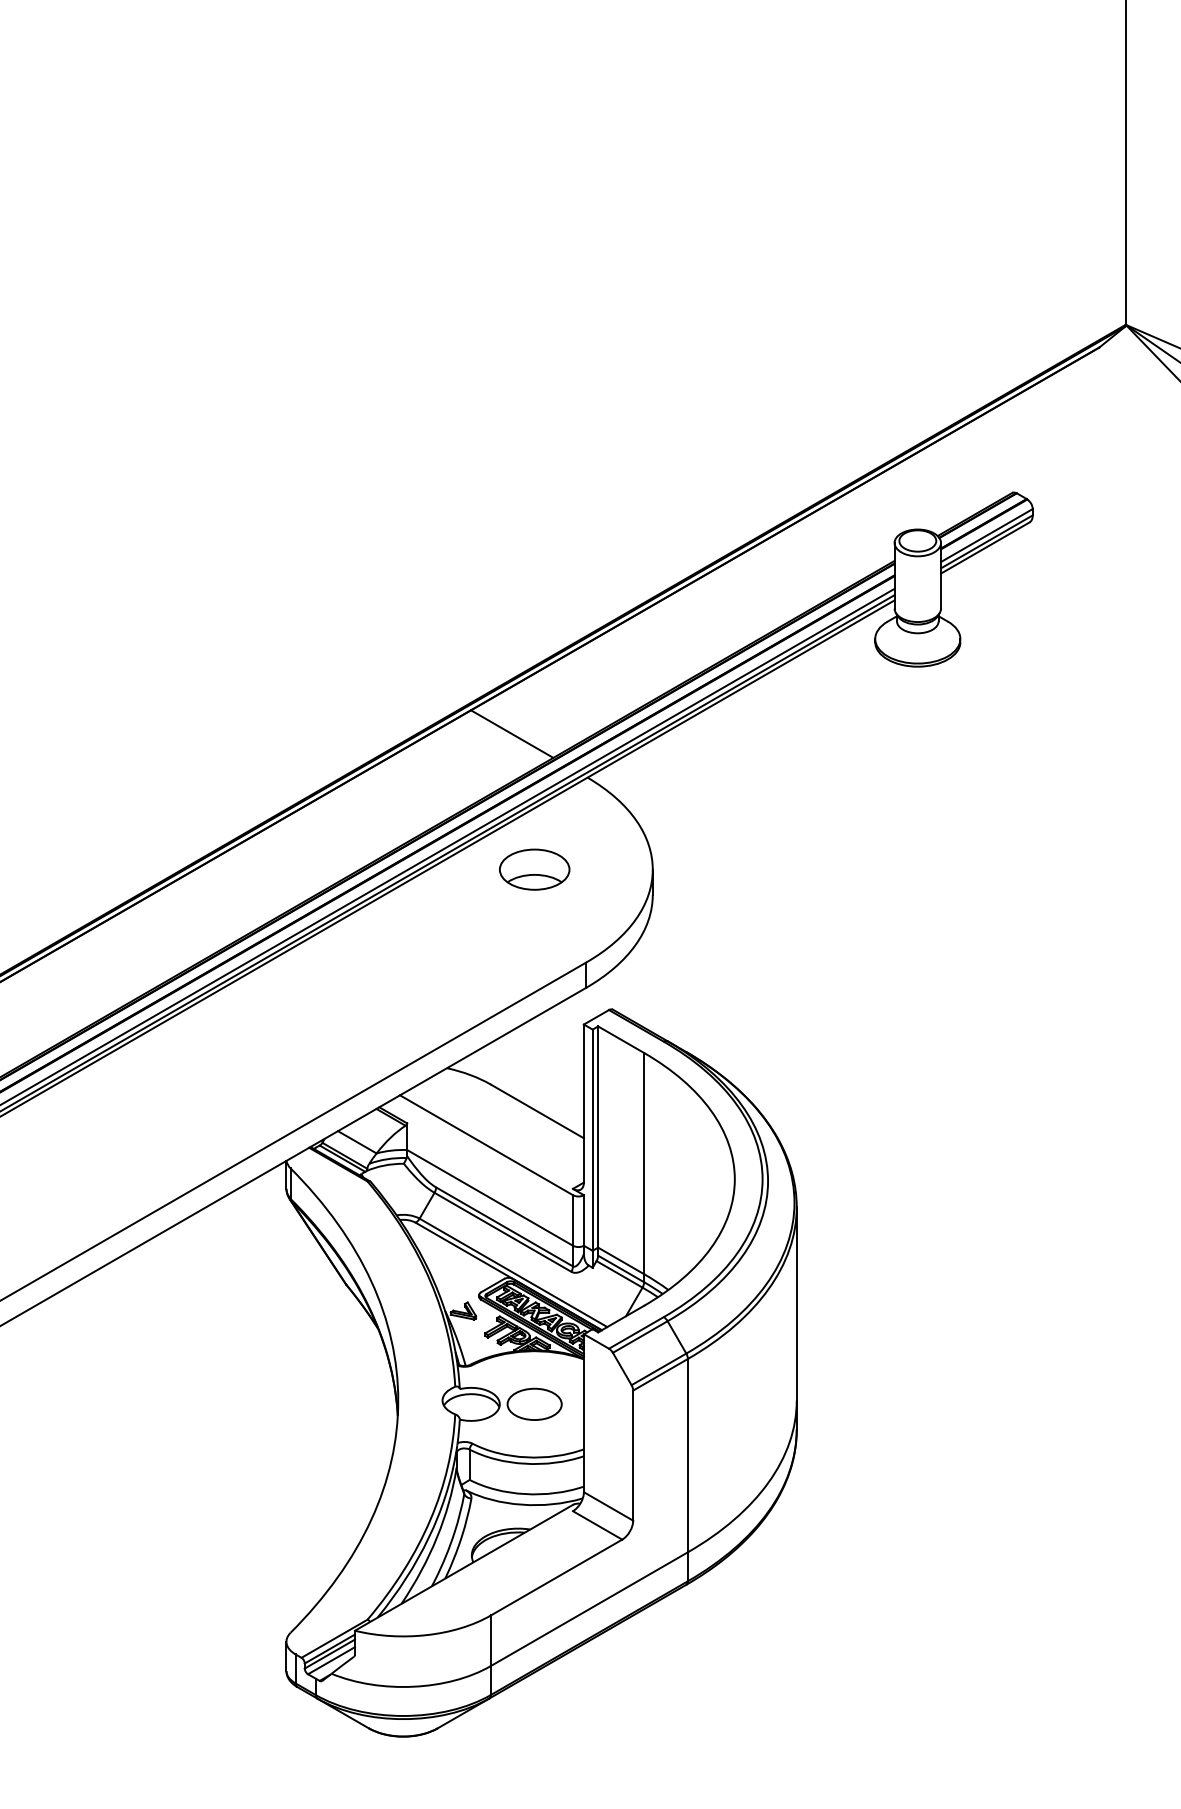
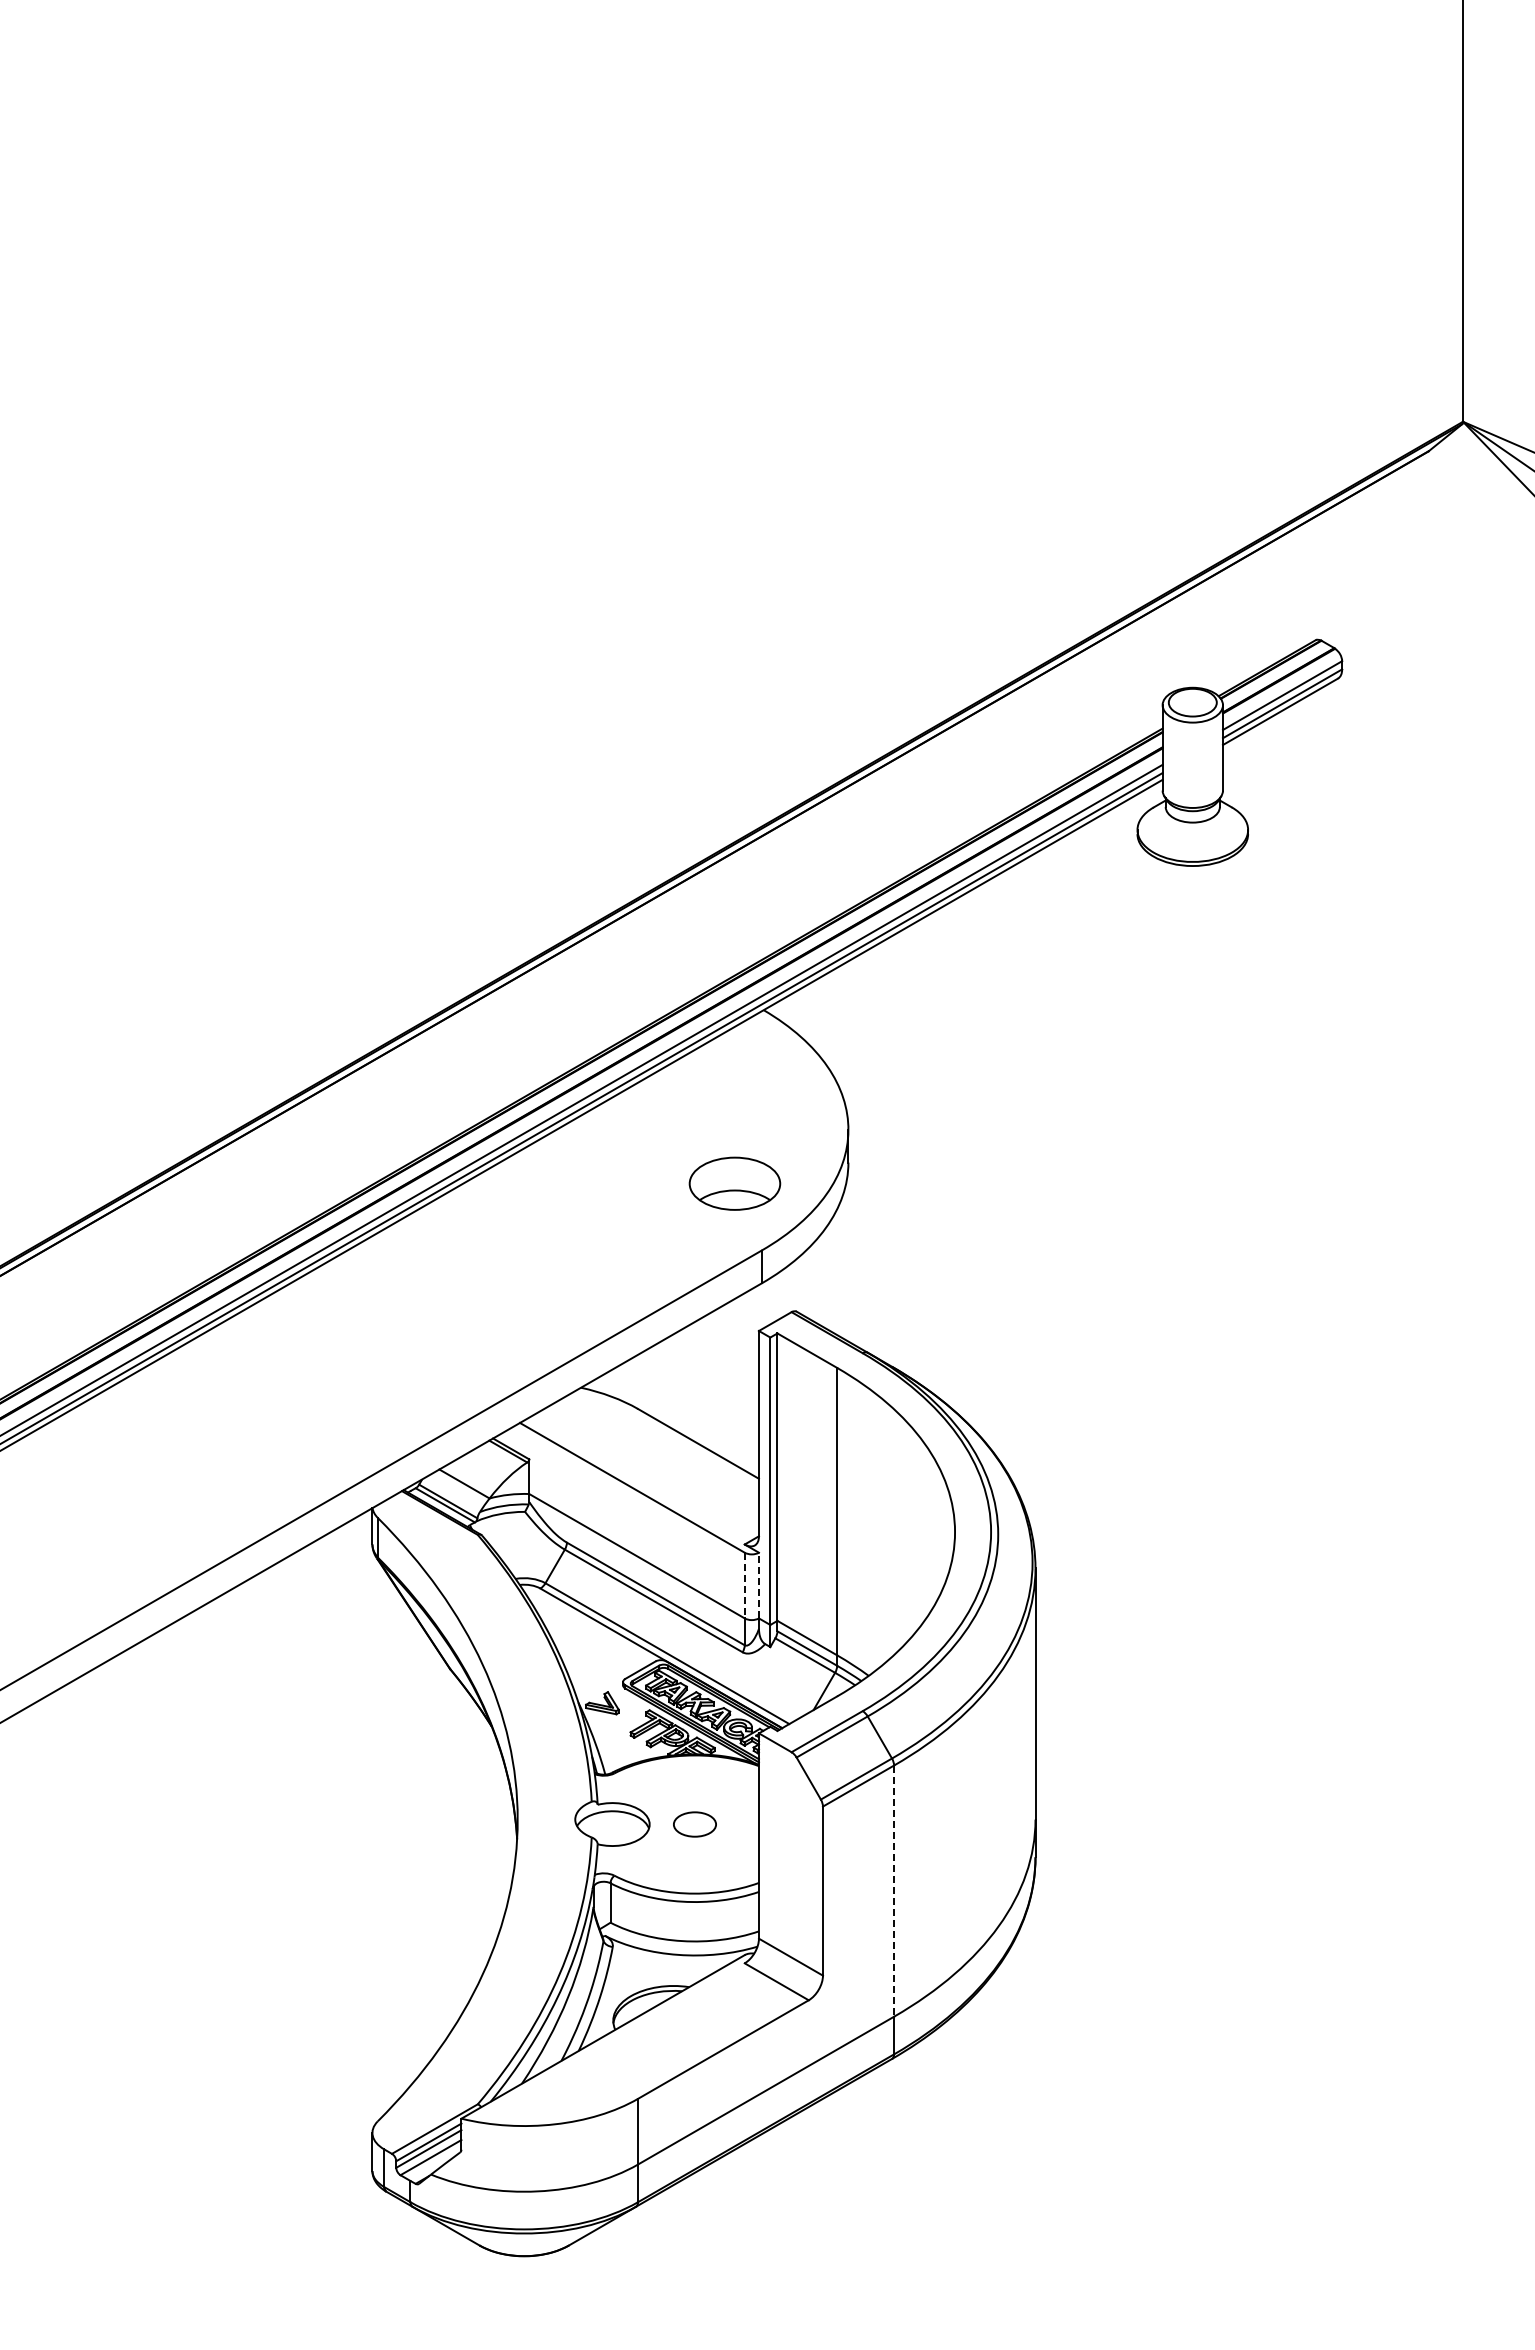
line: (512, 734) -> (665, 953), removed
part: (534, 869) -> (734, 1183), moved
line: (572, 1220) -> (744, 1585), solid -> dashed
line: (583, 1220) -> (758, 1585), solid -> dashed
part: (534, 1404) -> (694, 1824), size x0.6
line: (688, 1455) -> (894, 1891), solid -> dashed

